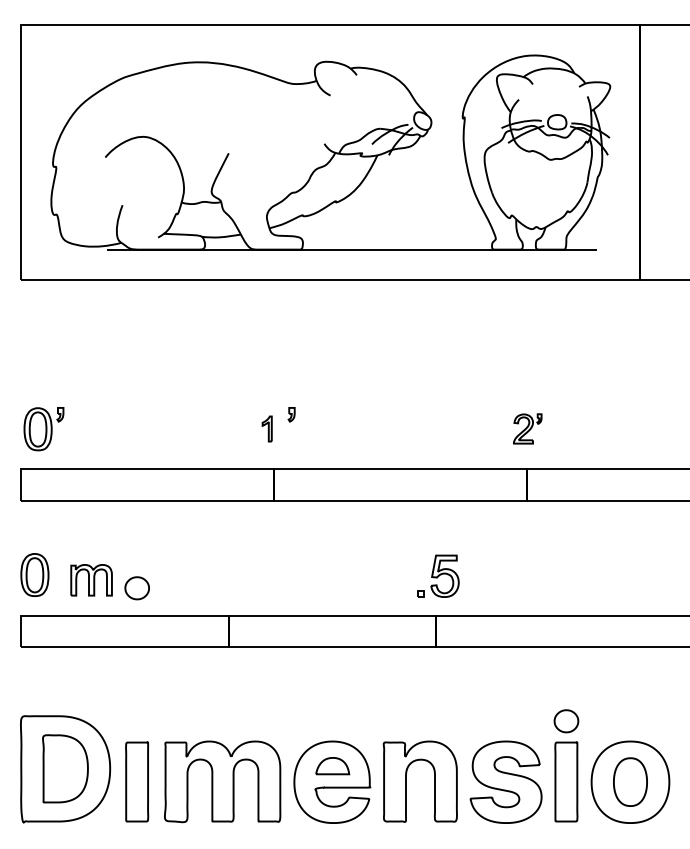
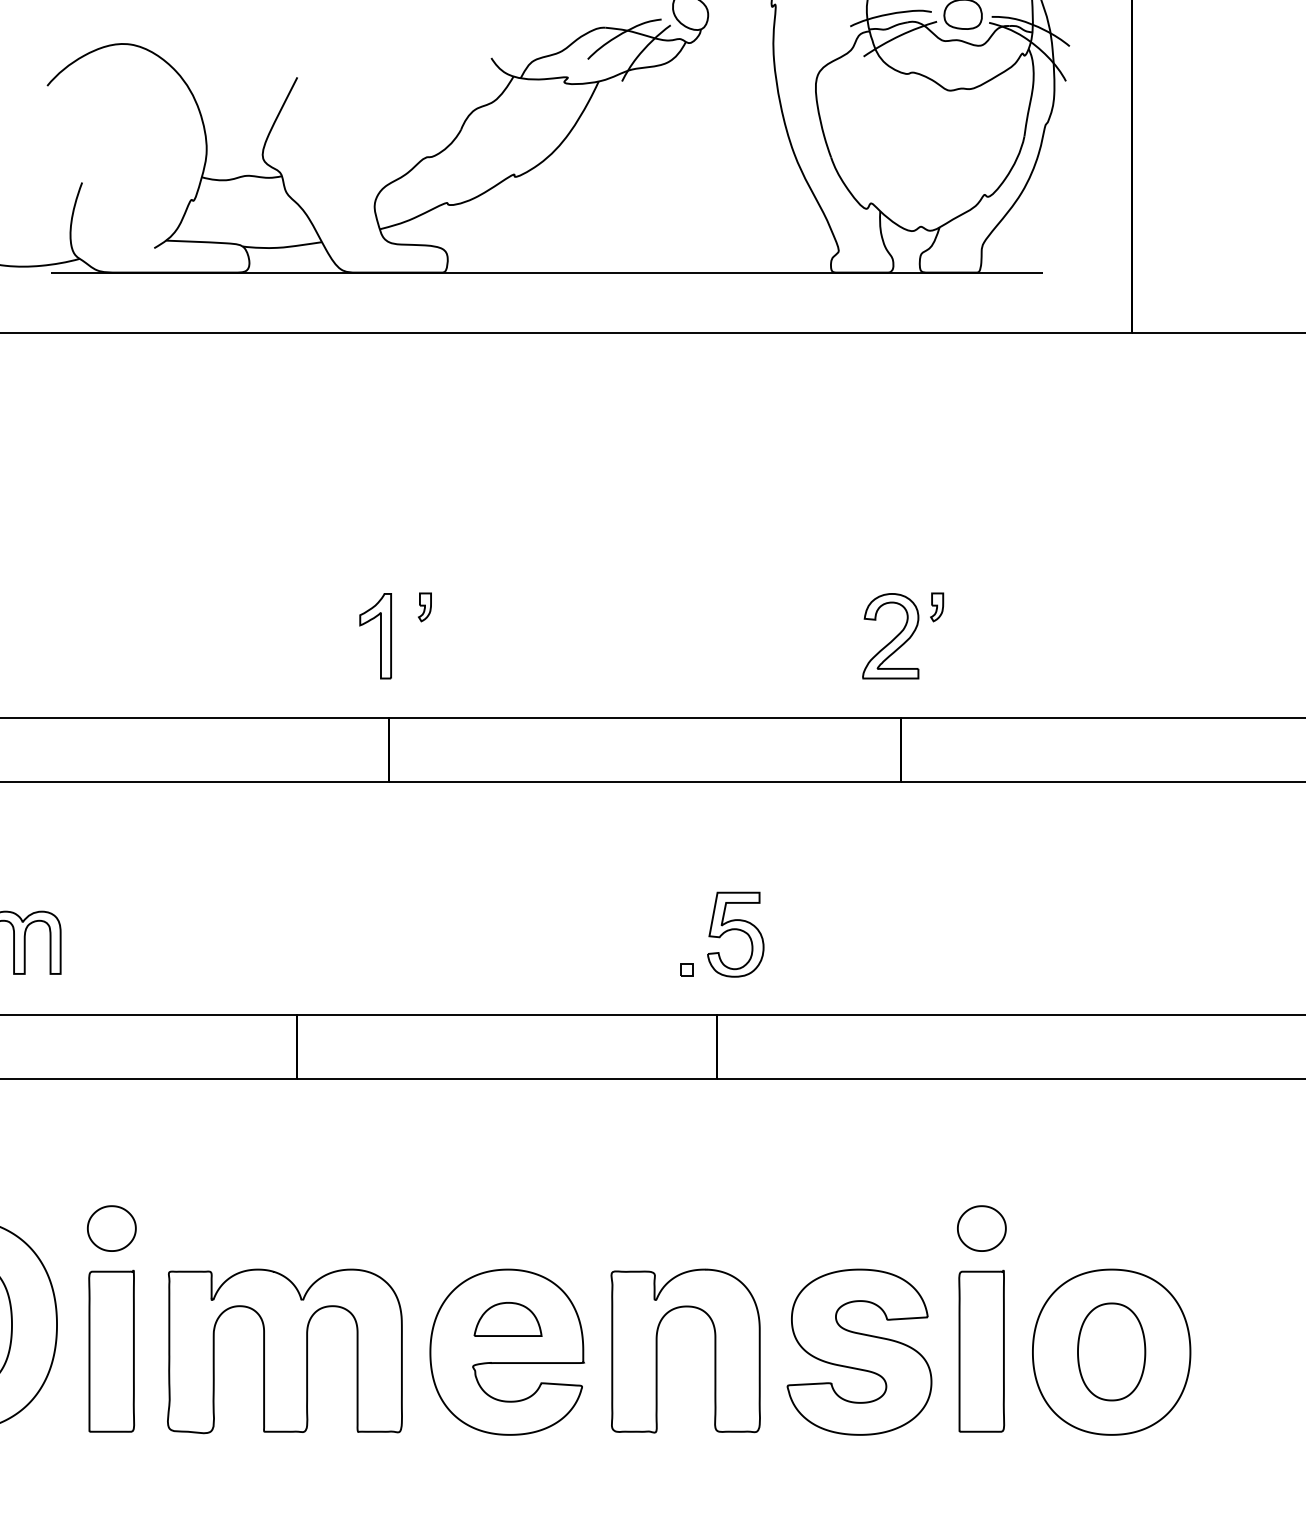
part: (266, 428) -> (373, 635), size x1.67
part: (527, 428) -> (902, 635), size x1.43
part: (136, 588) -> (110, 1229), moved

